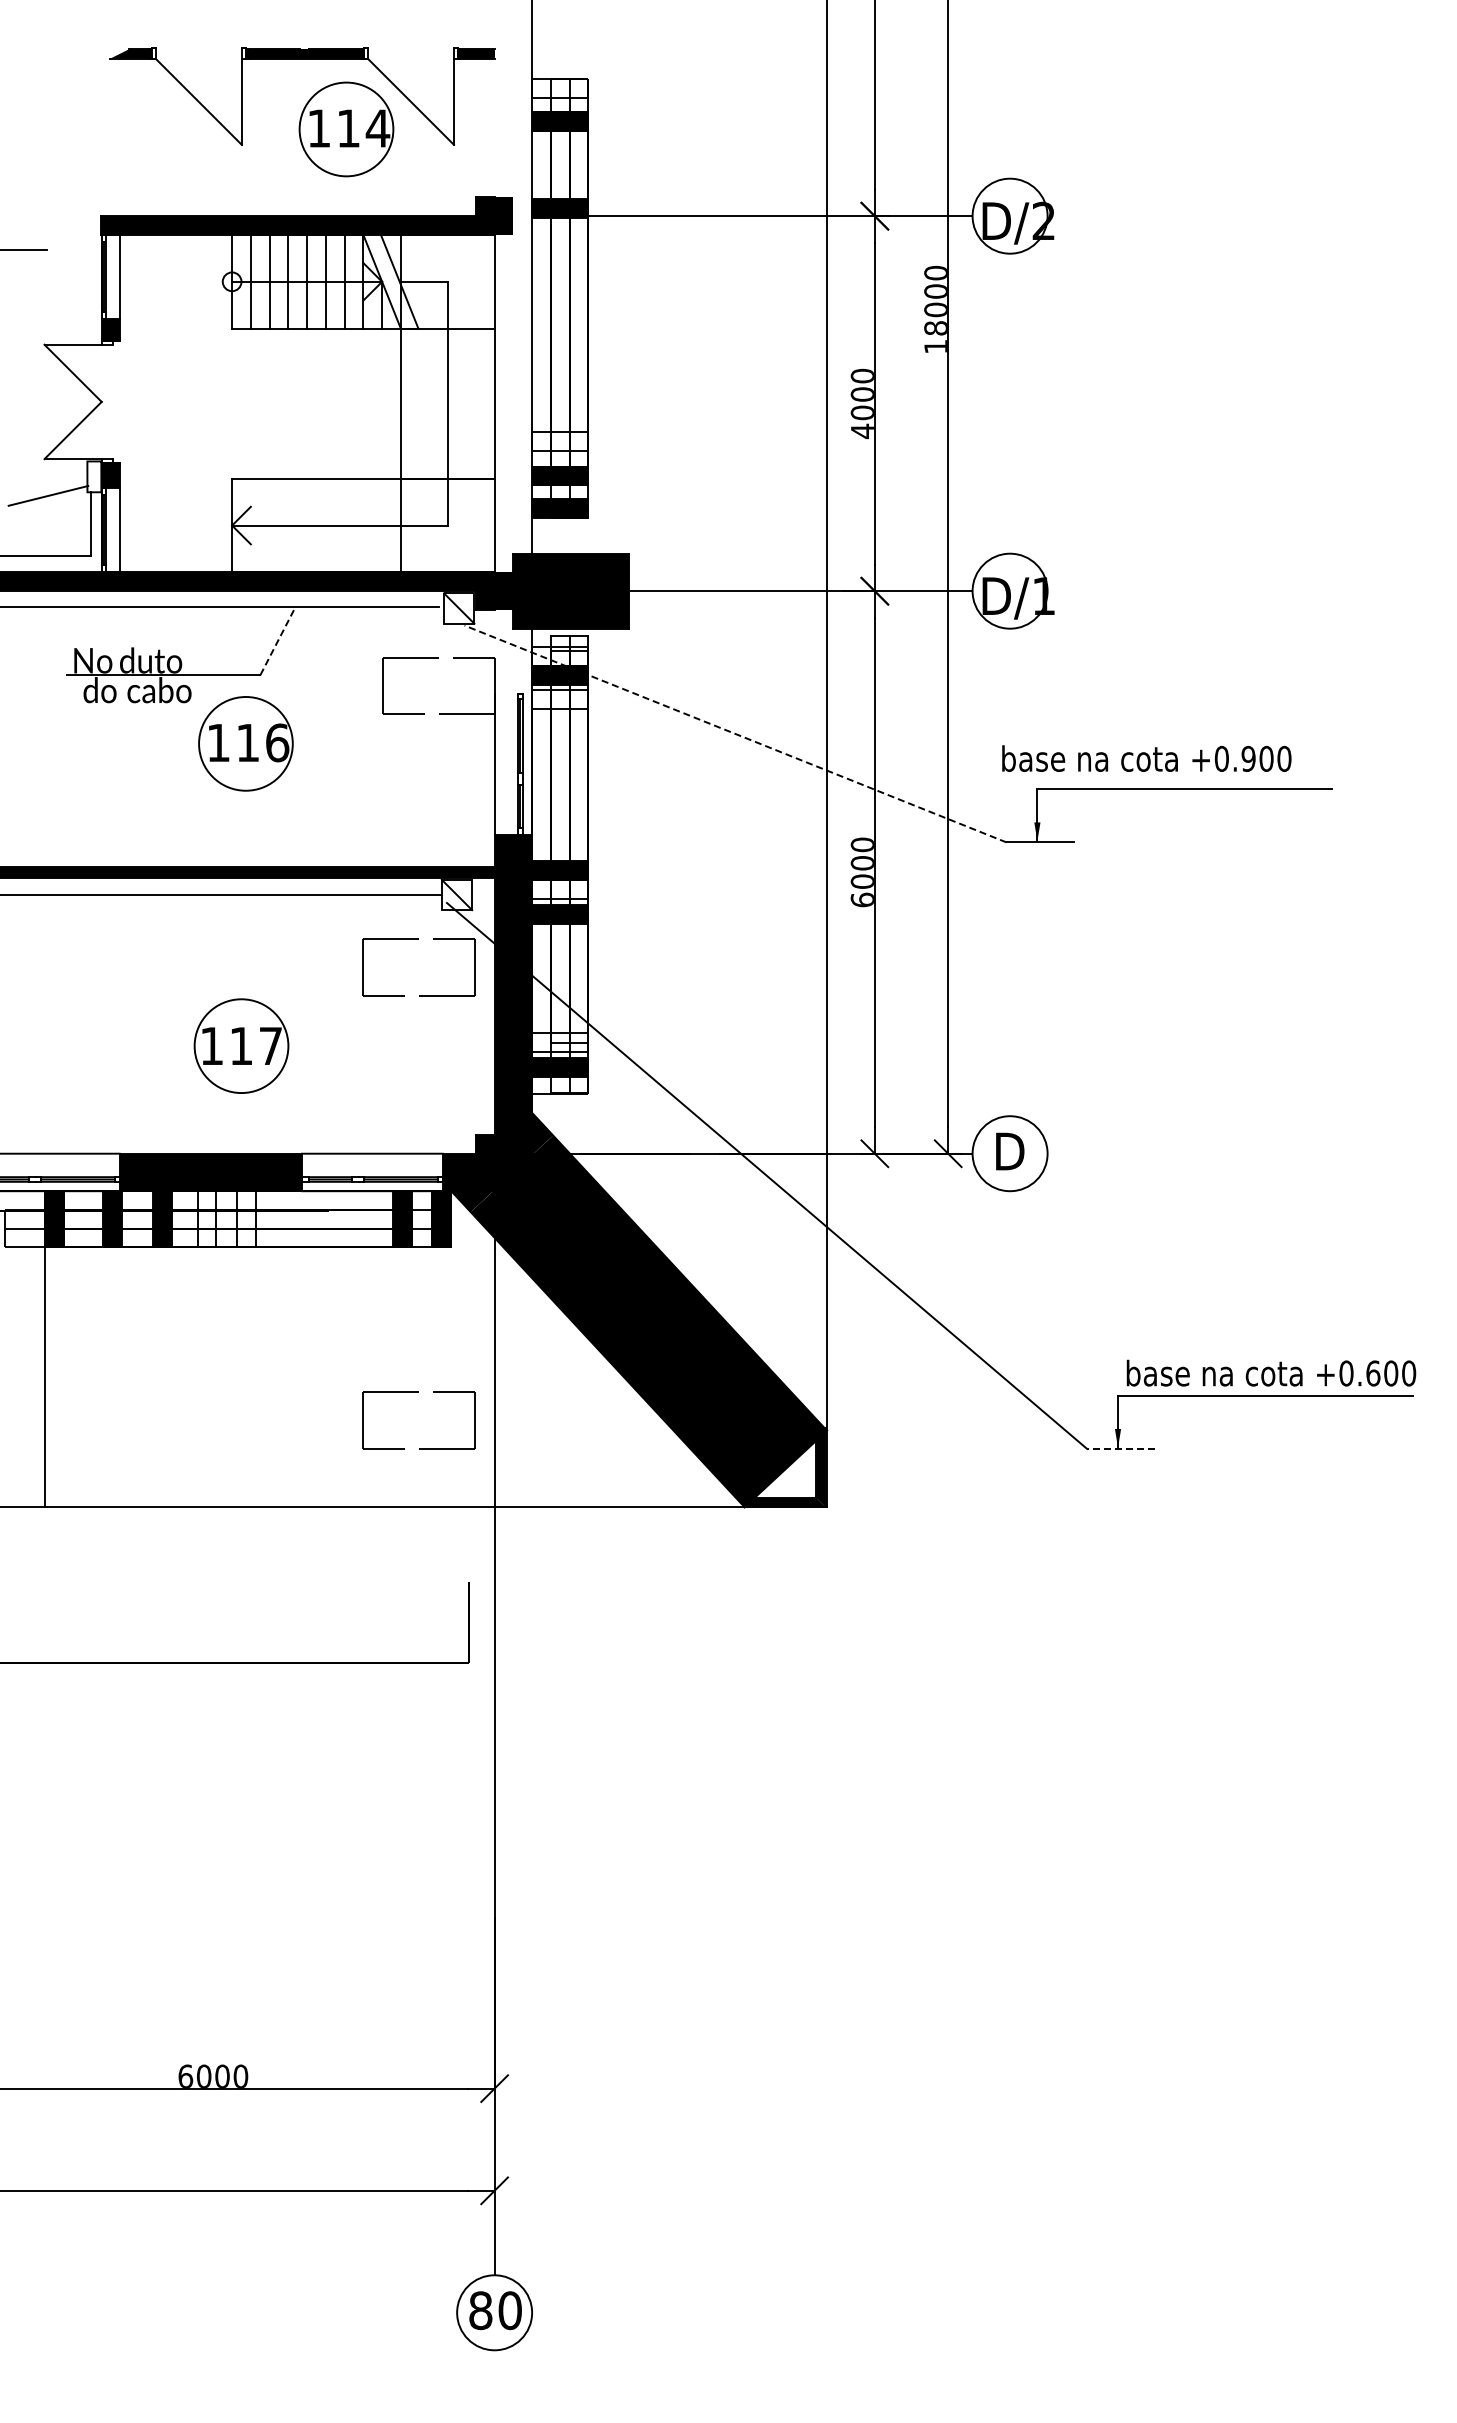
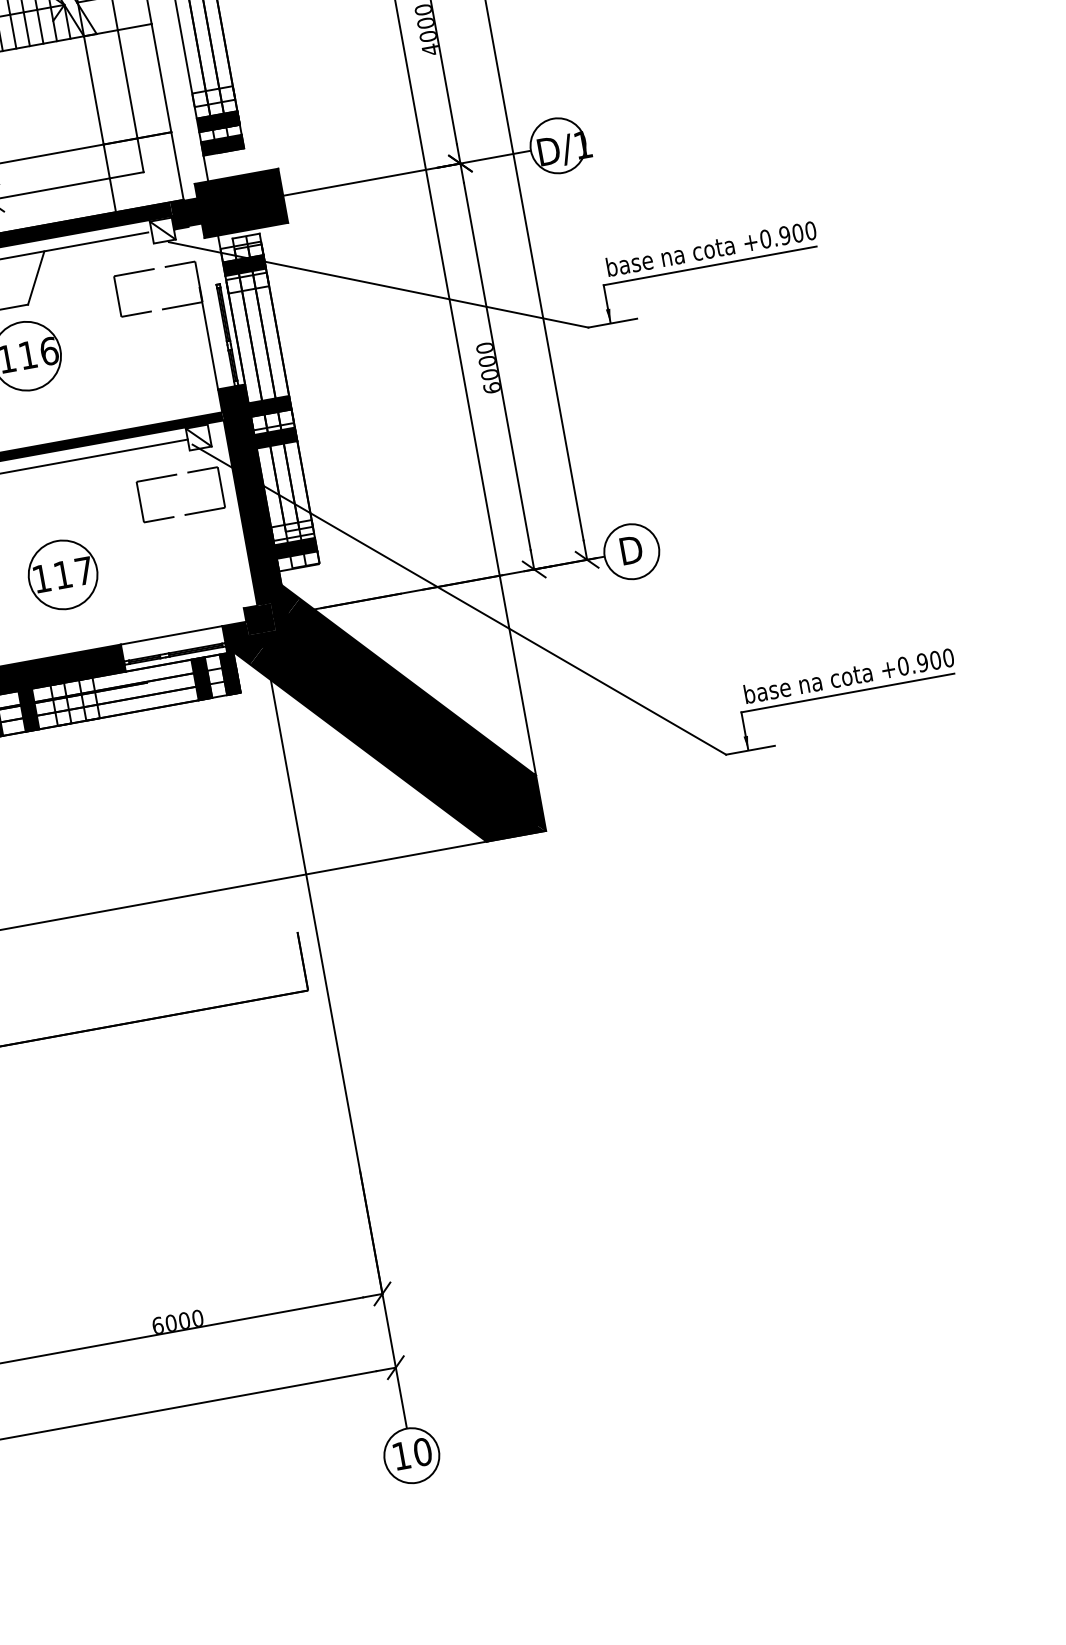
line: (277, 641) -> (36, 278), dashed -> solid
line: (735, 734) -> (378, 285), dashed -> solid
text: (1146, 758) -> (711, 248), moved
text: (1373, 1373) -> (922, 662), +0.600 -> +0.900
part: (418, 1392) -> (236, 801), removed
line: (1120, 1449) -> (750, 750), dashed -> solid
fill: (785, 1468) -> (511, 808), added
text: (480, 2310) -> (401, 1455), 80 -> 10

